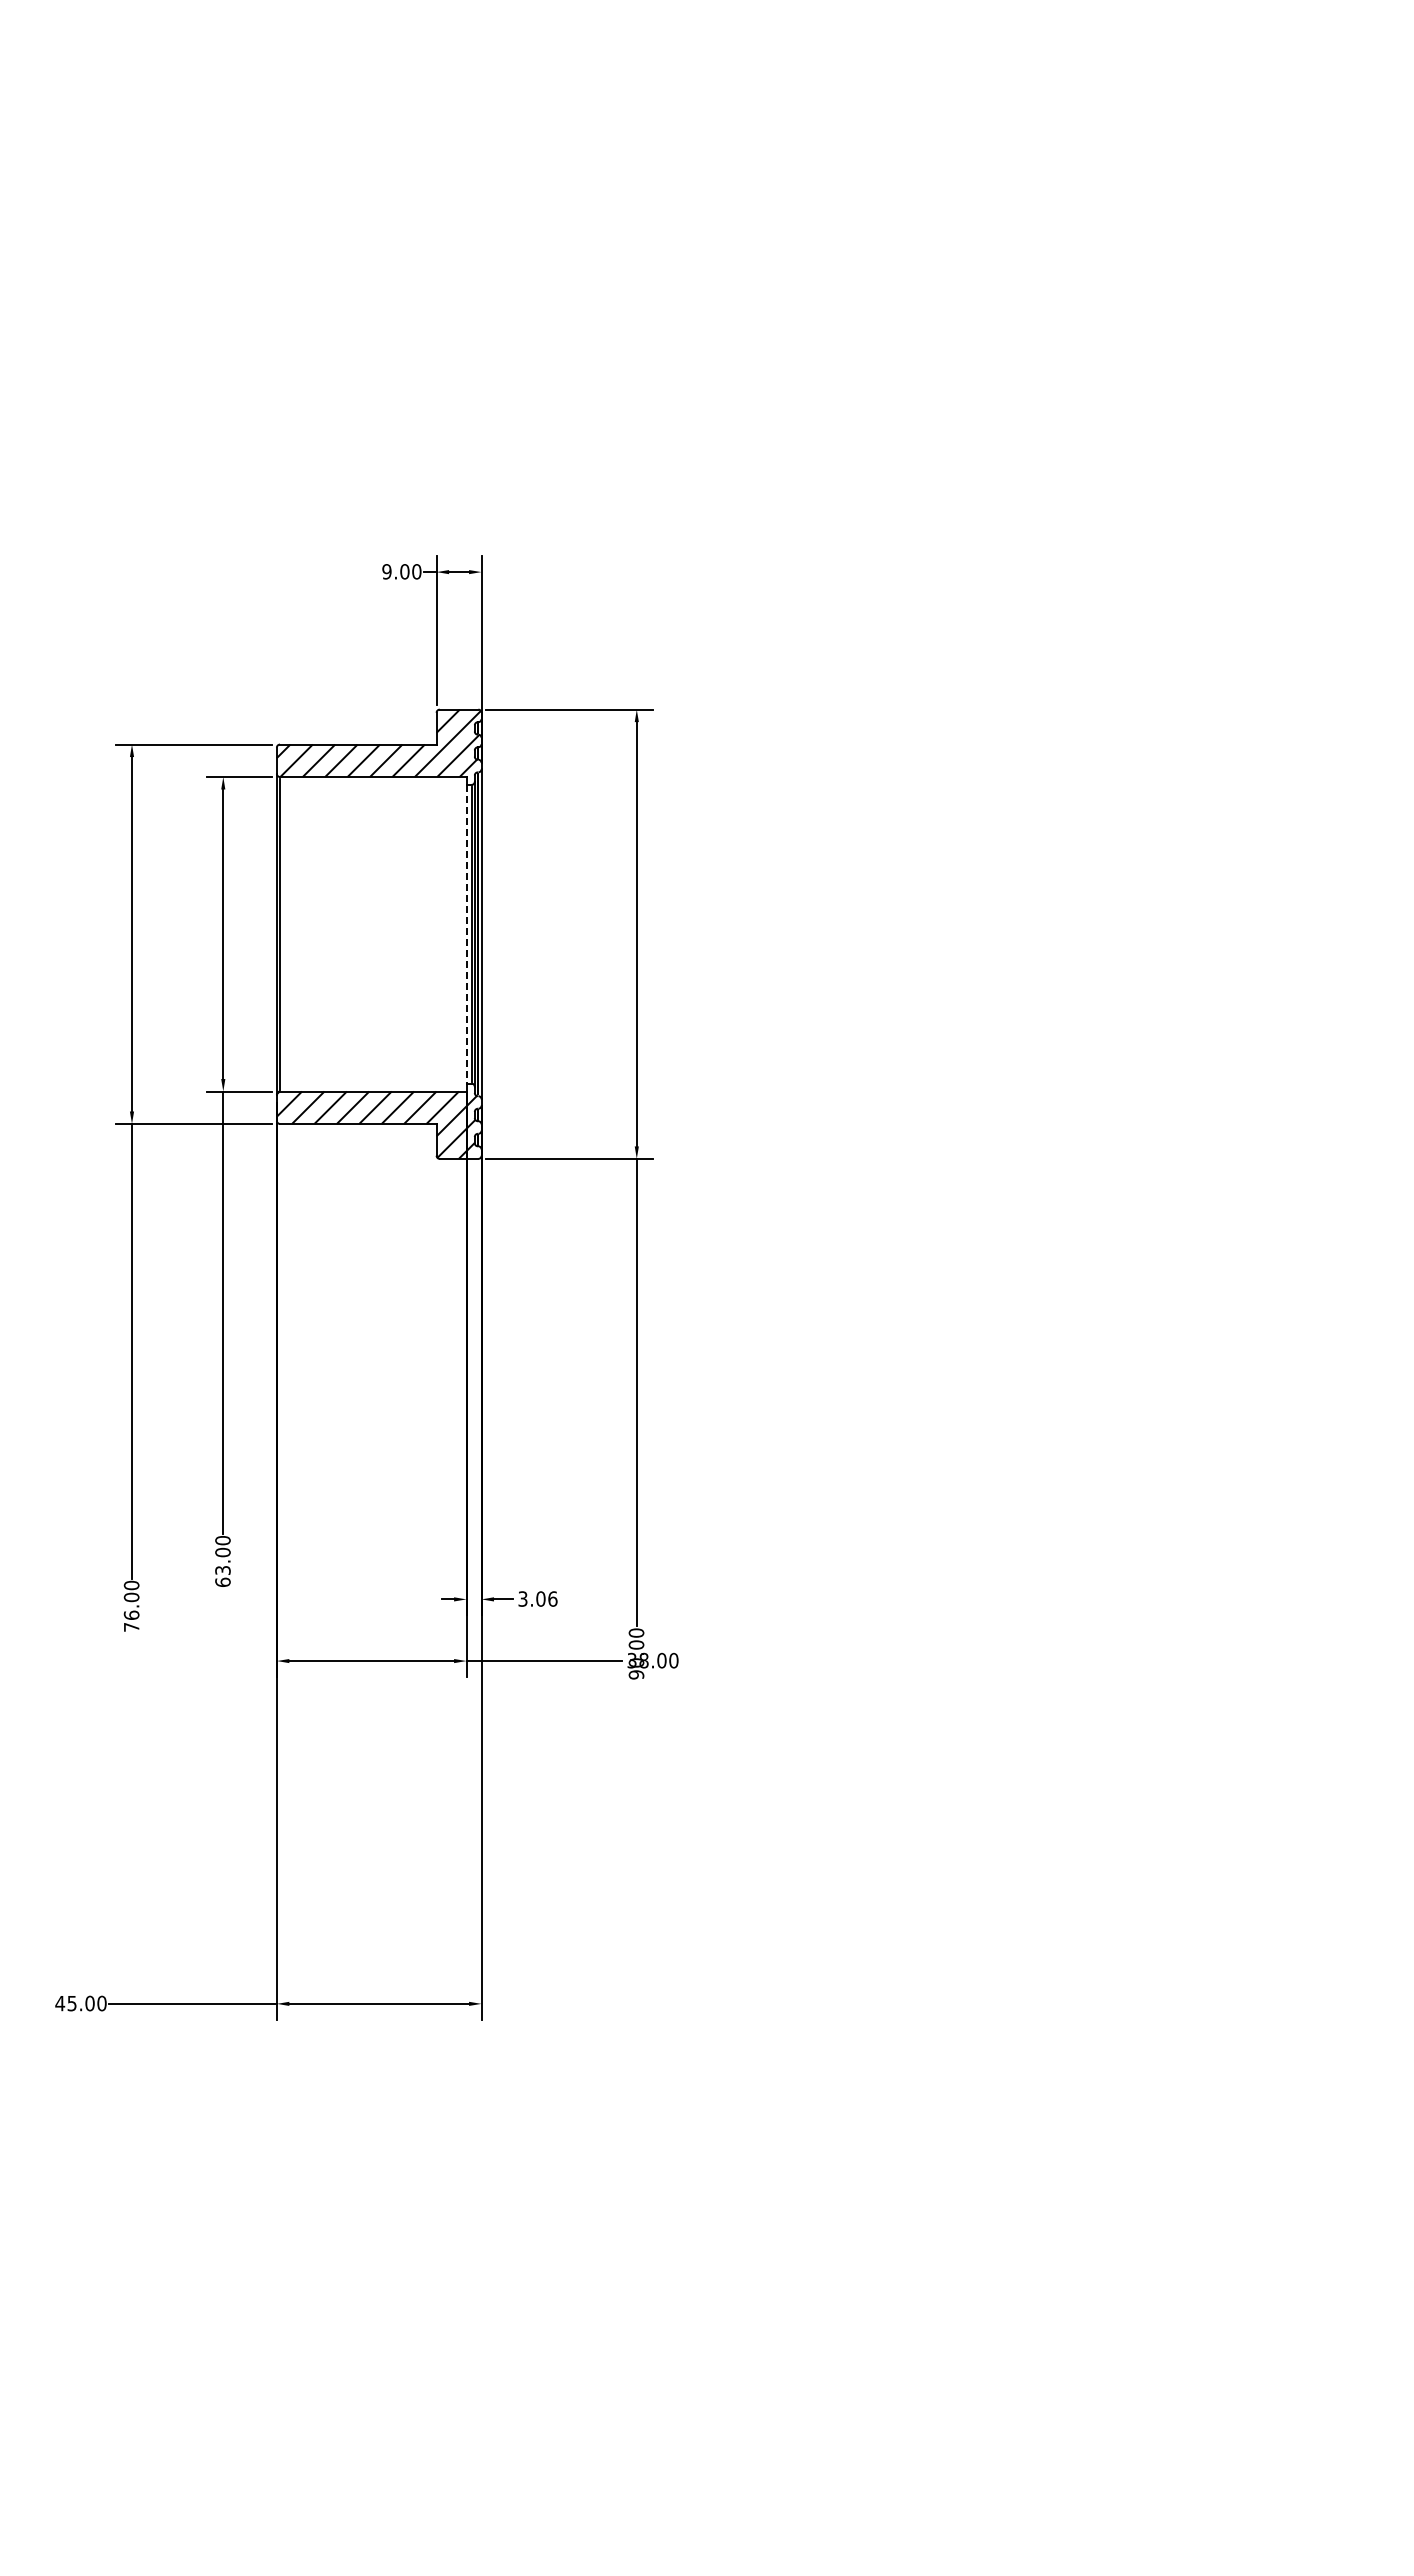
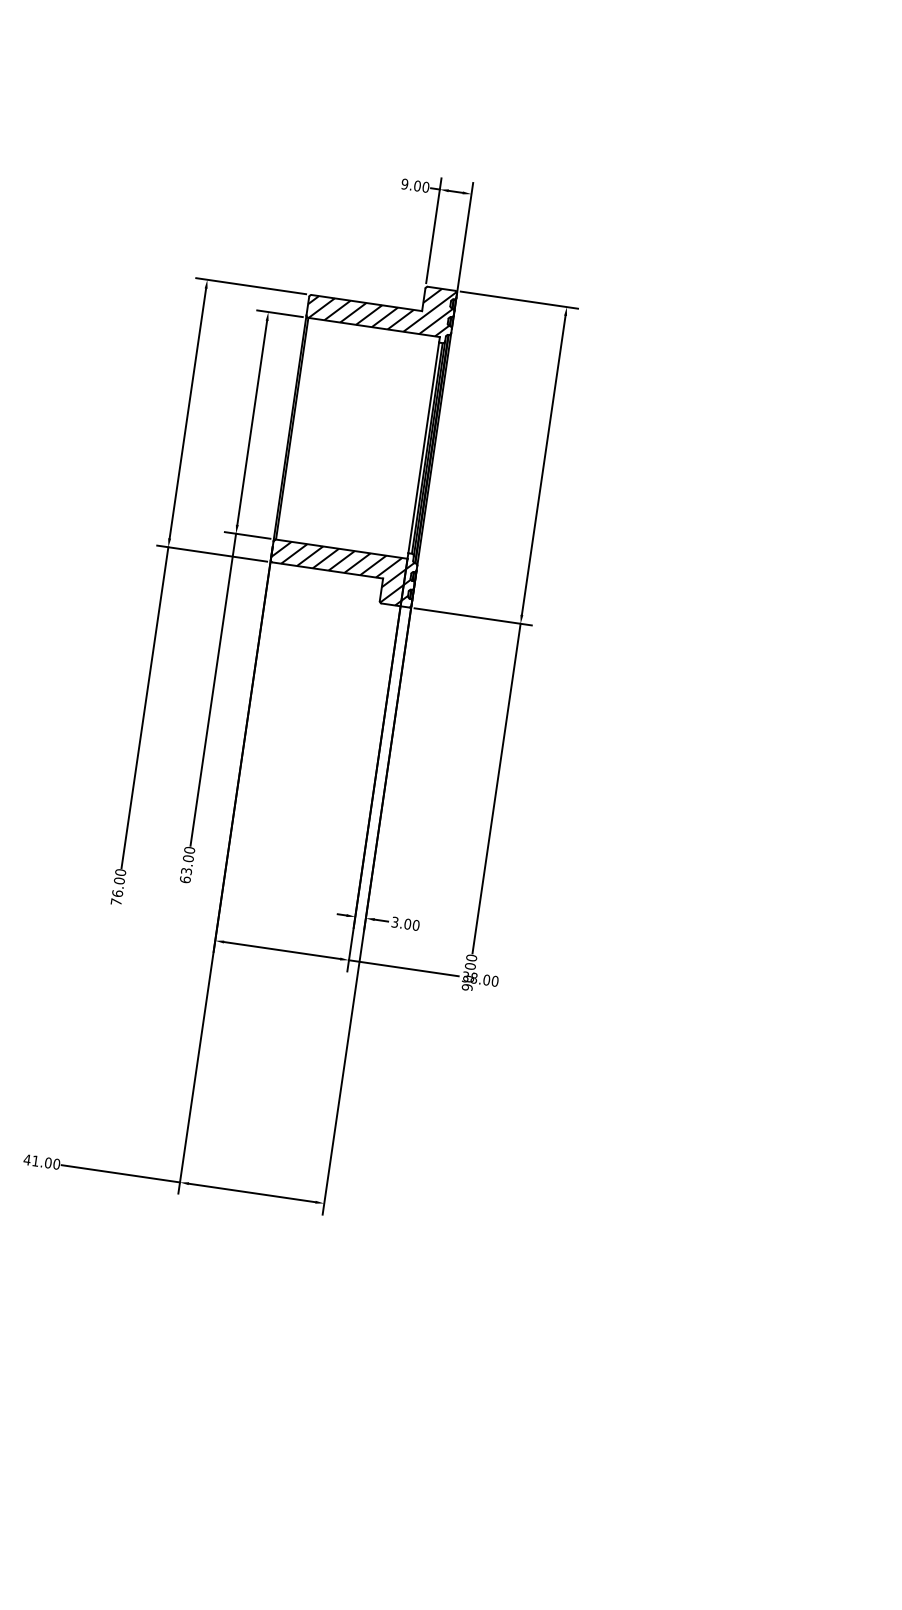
line: (466, 934) -> (423, 448), dashed -> solid
text: (552, 1598) -> (415, 925), 3.06 -> 3.00
text: (71, 2003) -> (35, 1161), 45.00 -> 41.00

